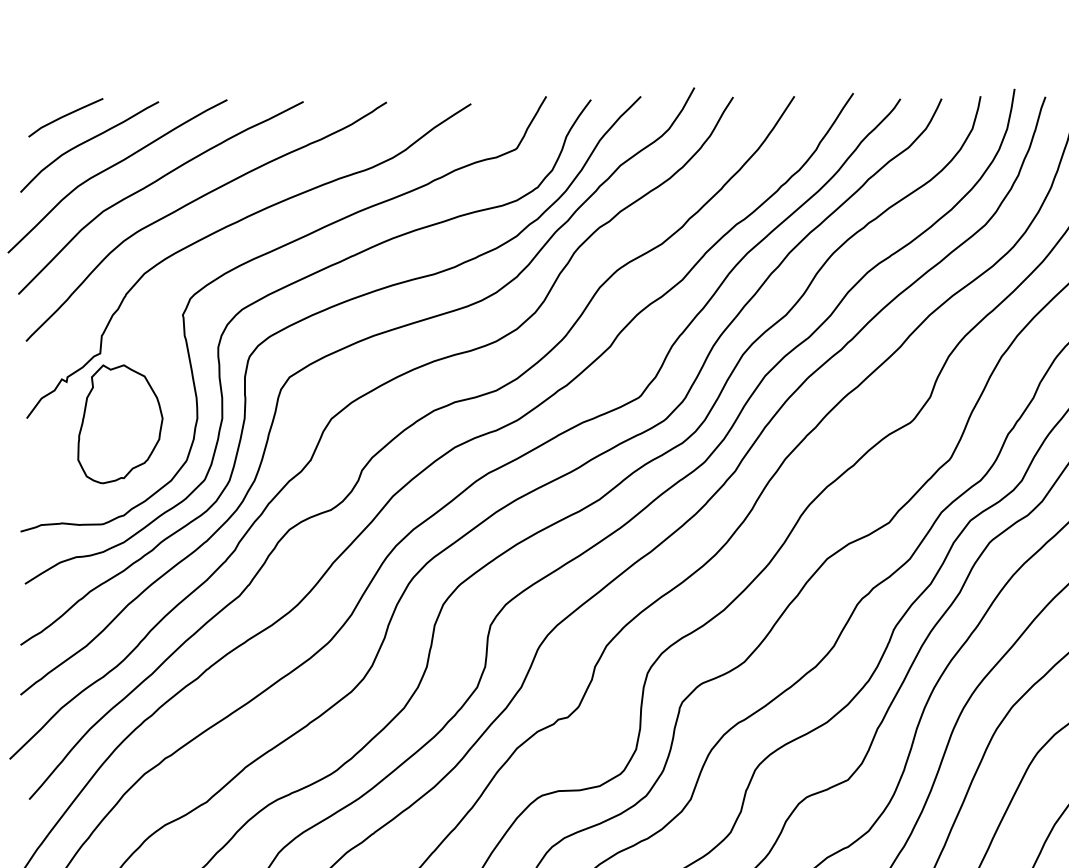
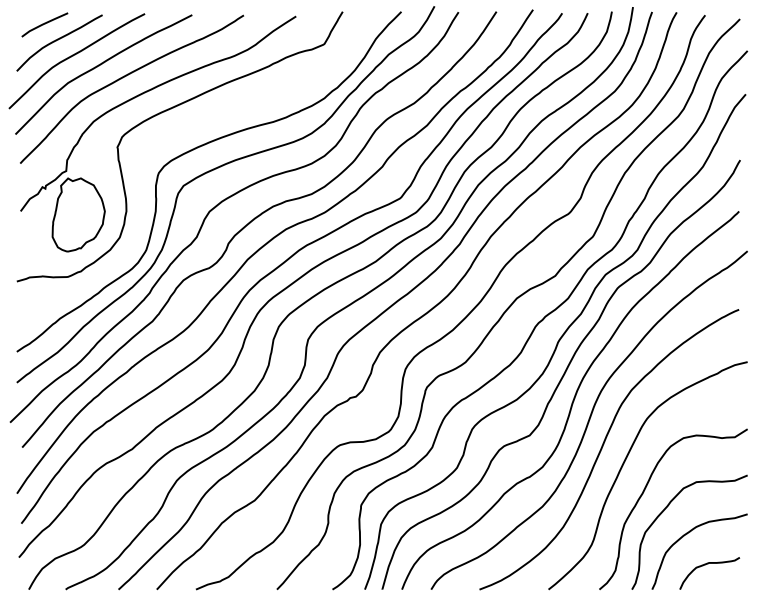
curve: (284, 289) -> (180, 131), removed

